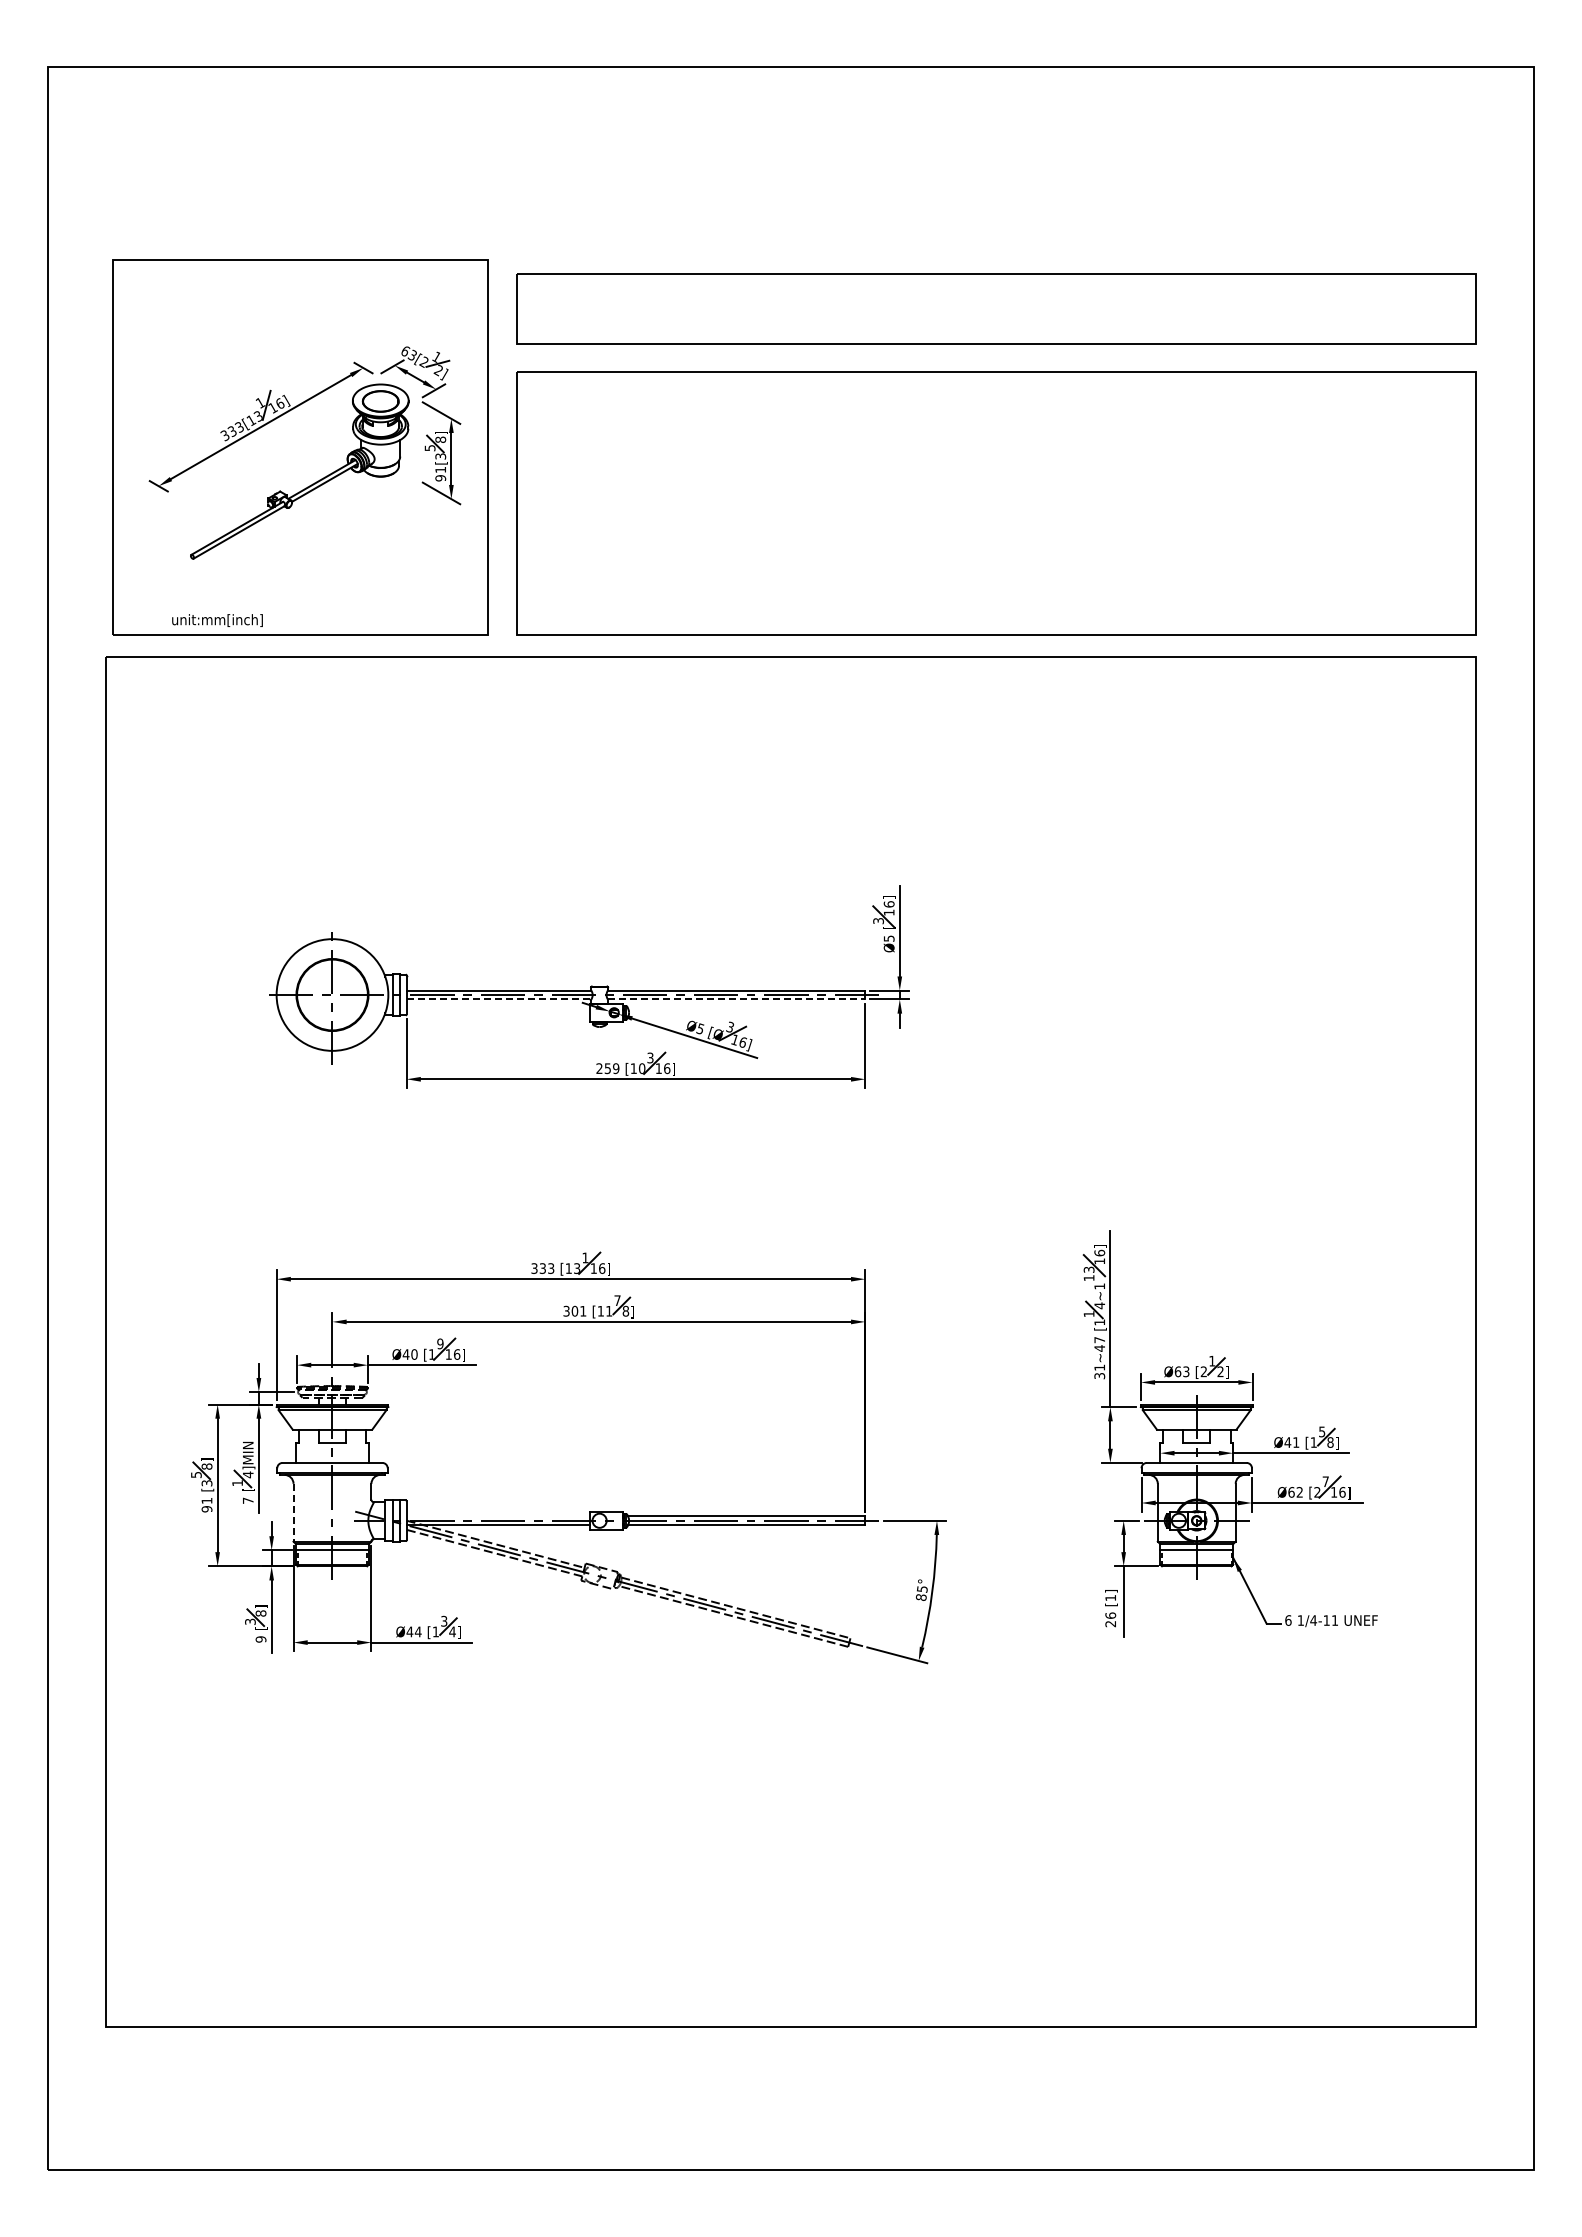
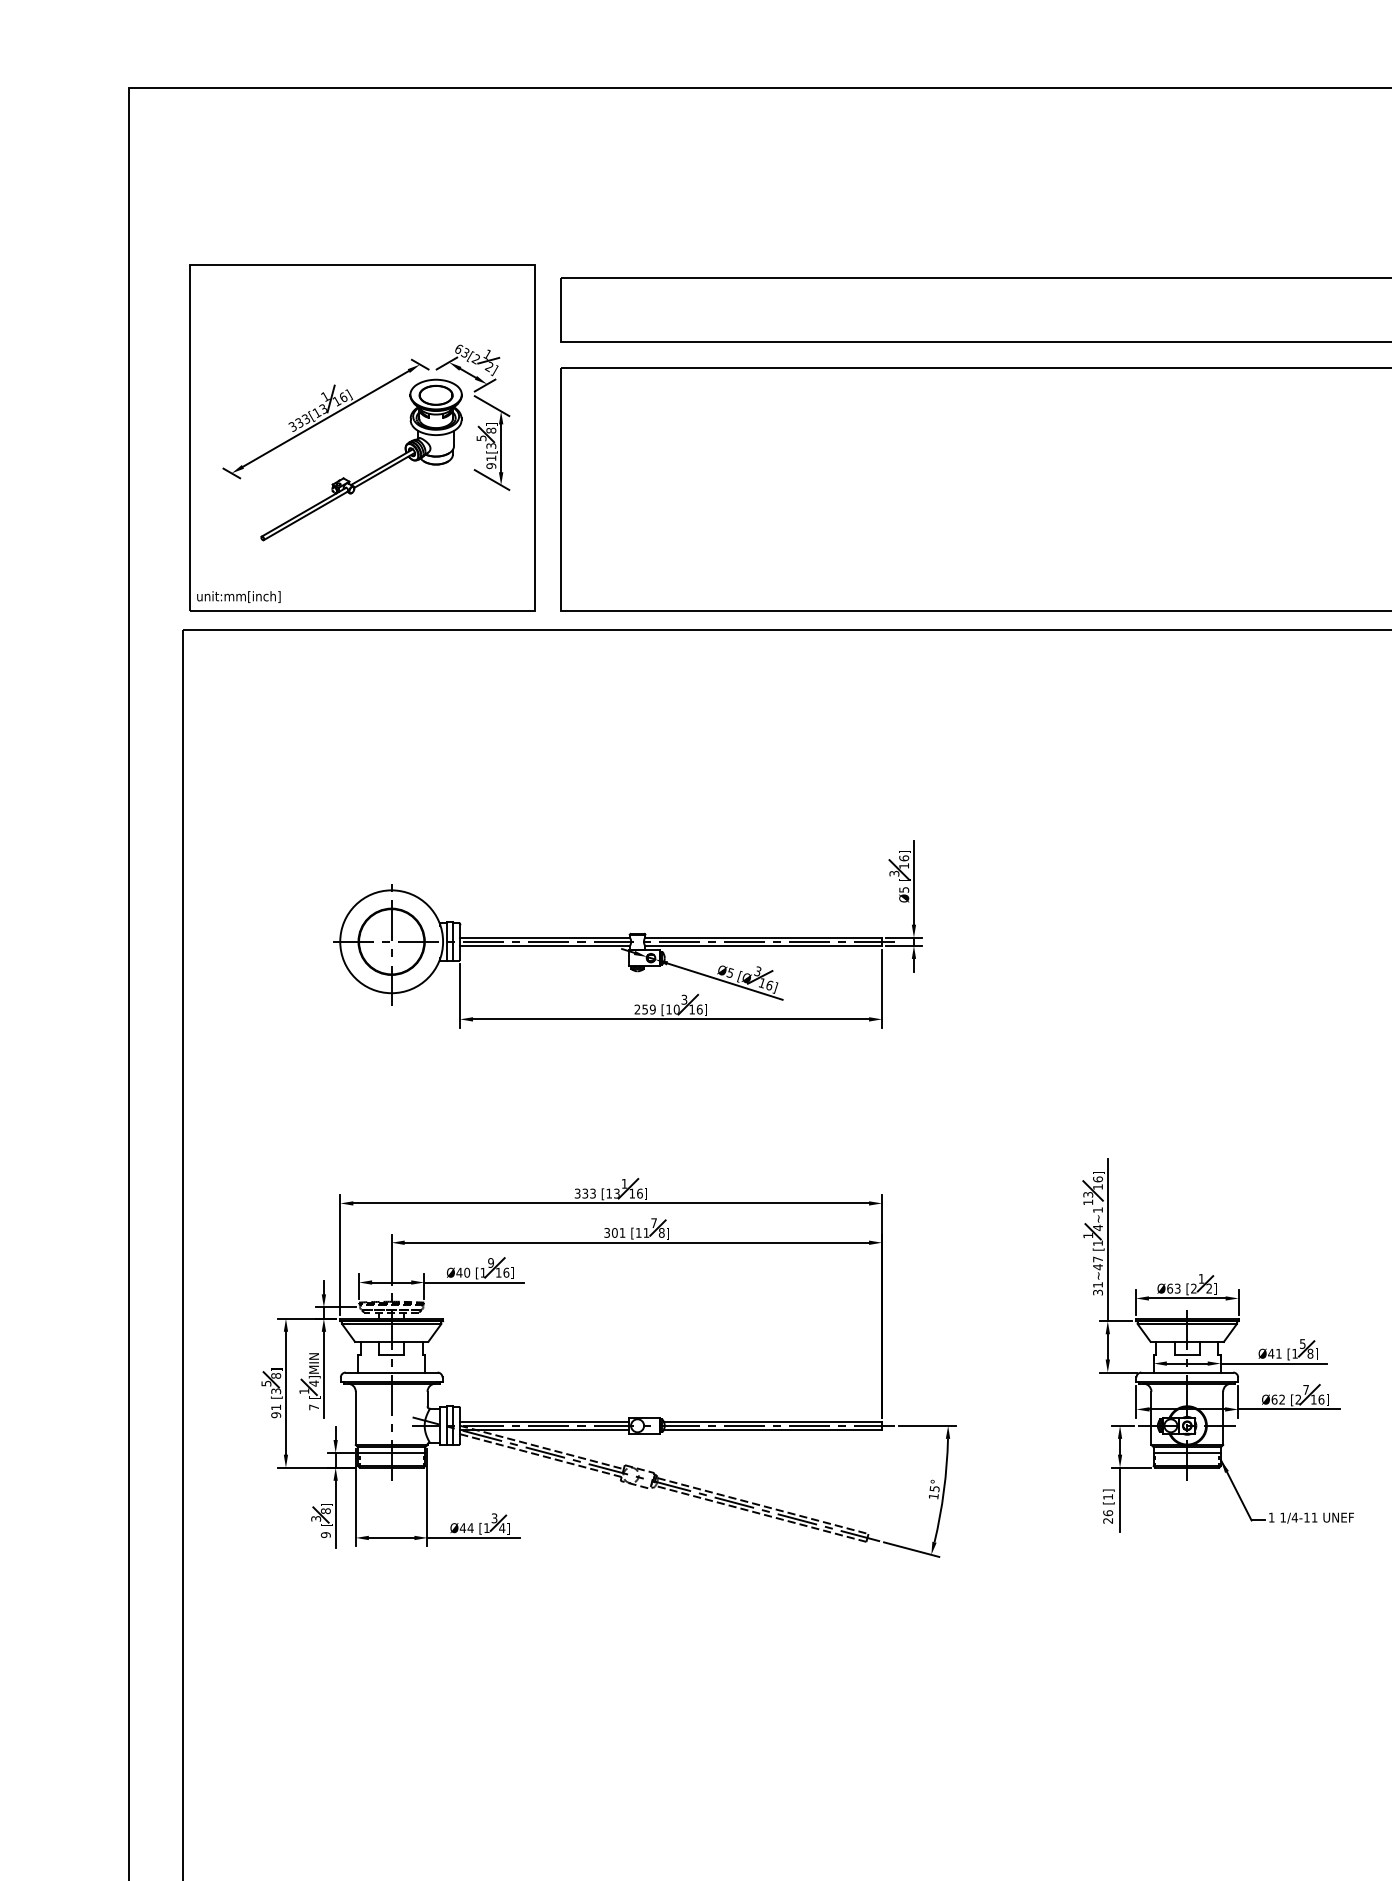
text: (217, 620) -> (238, 597), moved
line: (499, 999) -> (545, 945), dashed -> solid
line: (736, 999) -> (763, 945), dashed -> solid
line: (293, 1512) -> (355, 1418), dashed -> solid
line: (498, 1516) -> (544, 1421), added
text: (920, 1597) -> (932, 1496), 85° -> 15°
text: (1288, 1620) -> (1271, 1517), 6 -> 1

